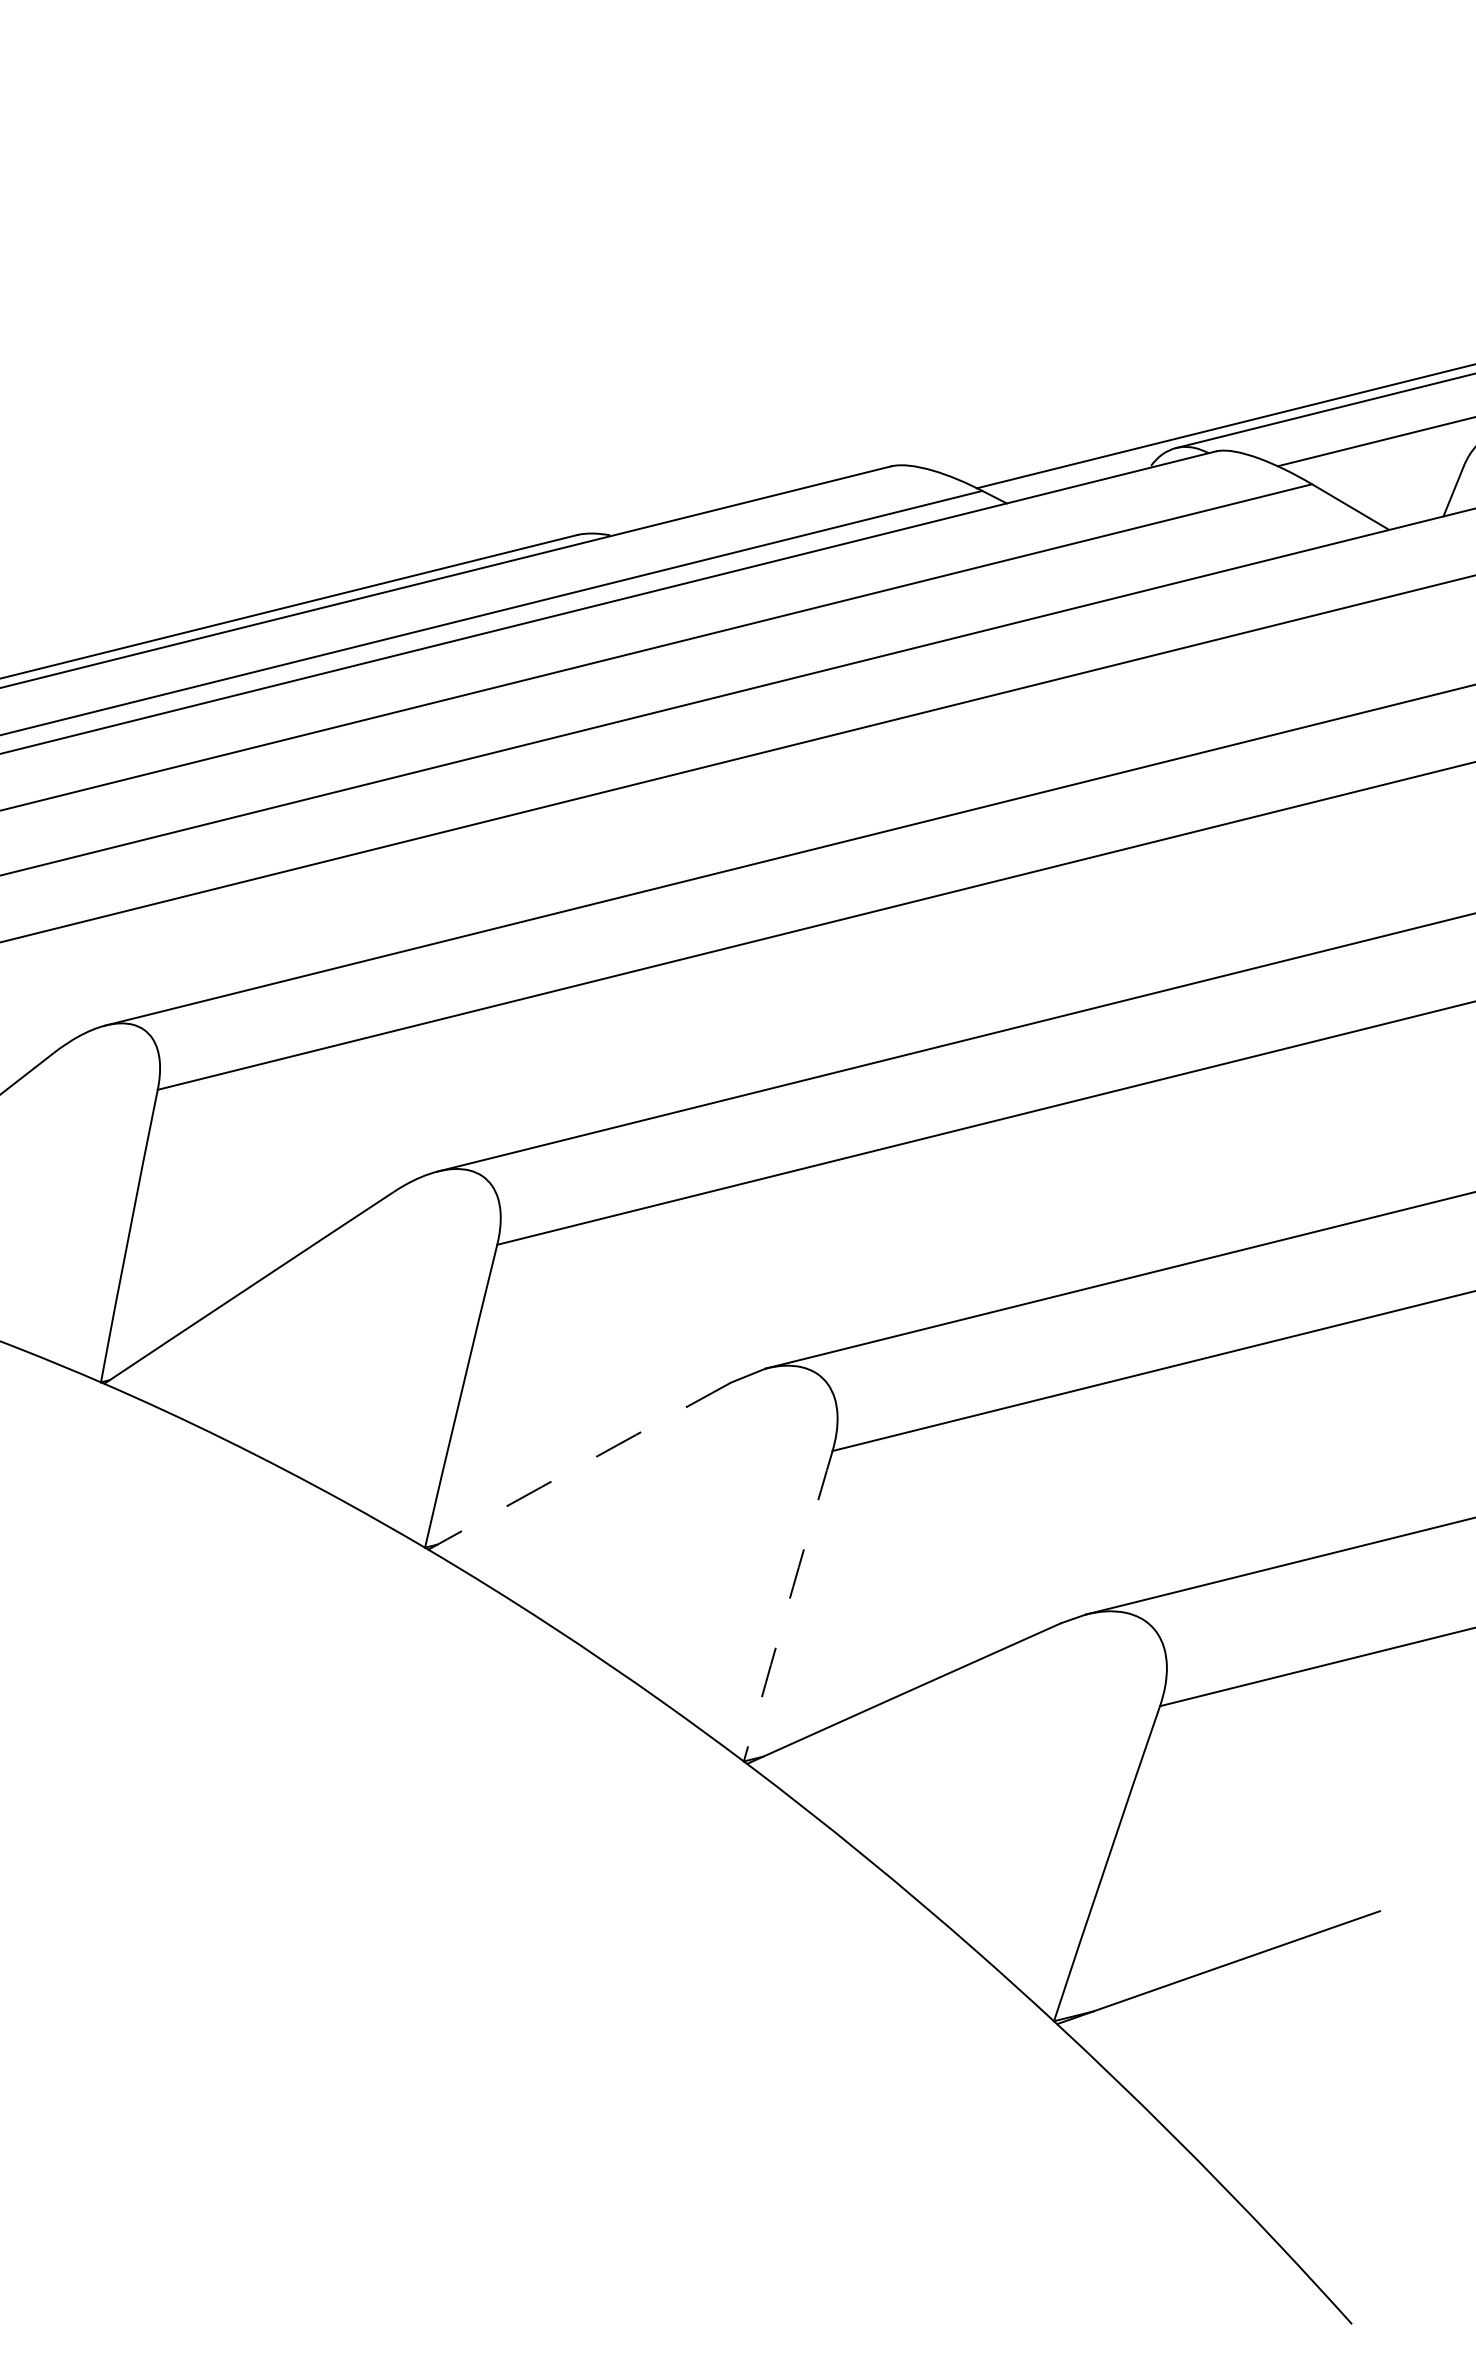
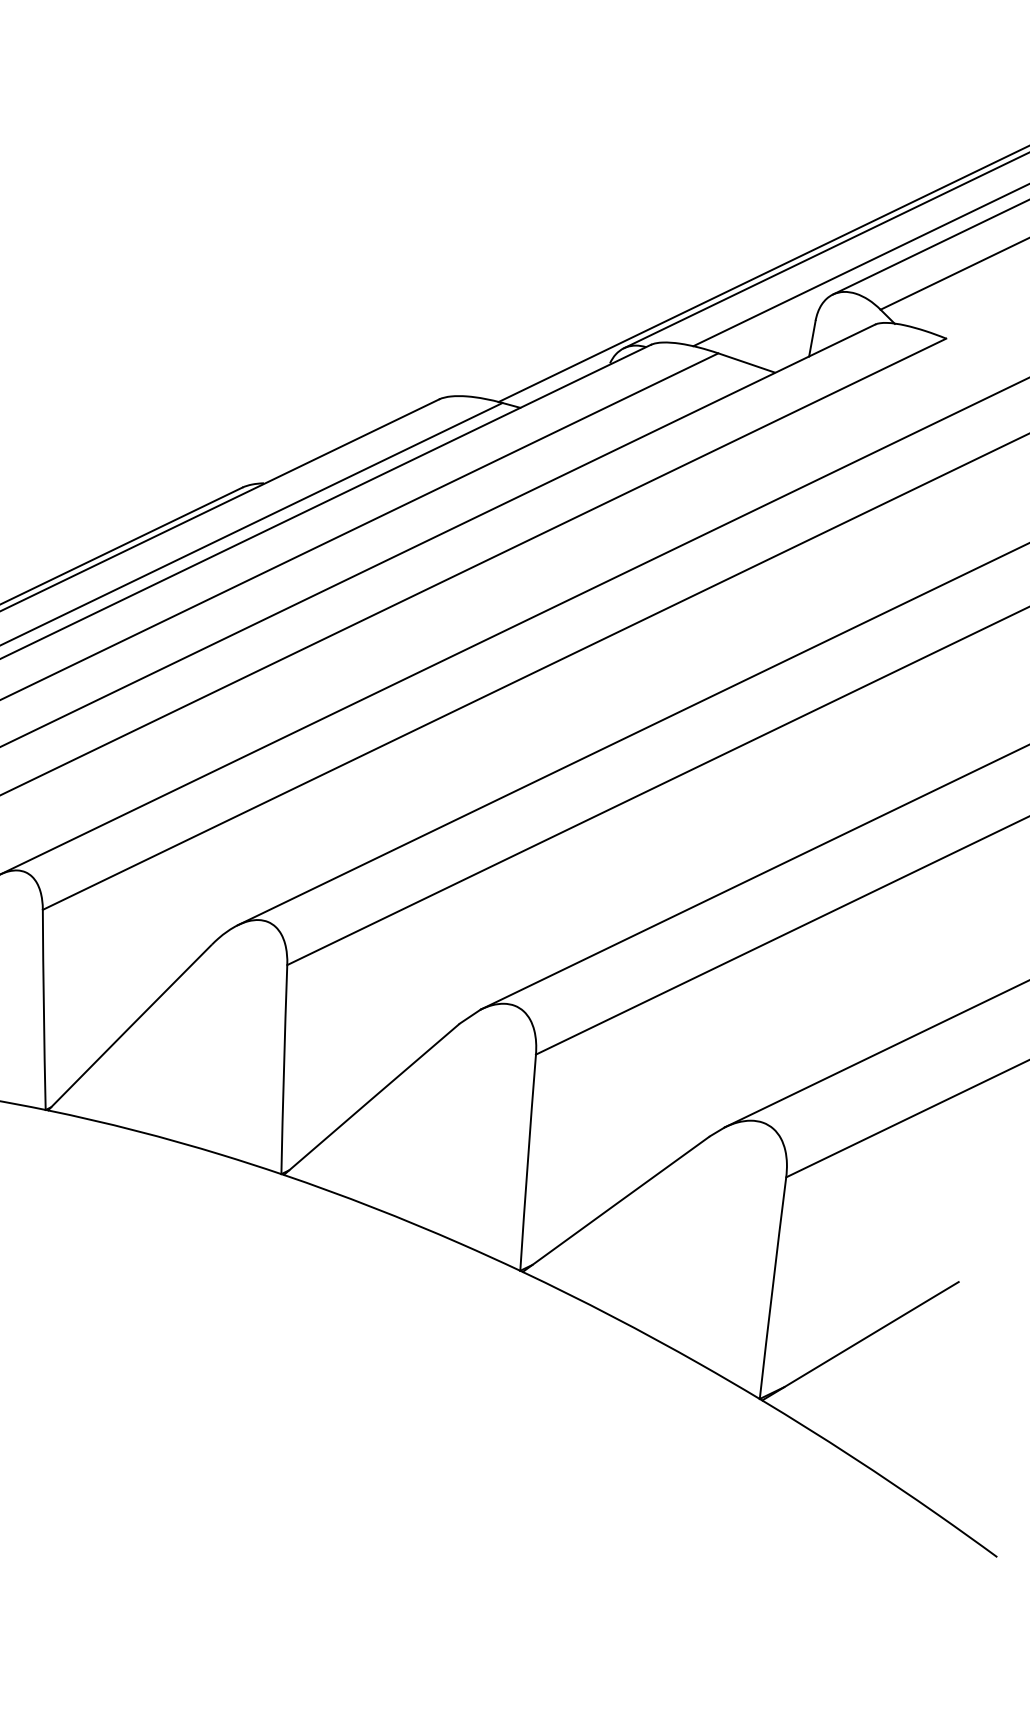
arc: (579, 1466) -> (371, 1099), dashed -> solid
arc: (787, 1605) -> (527, 1162), dashed -> solid

